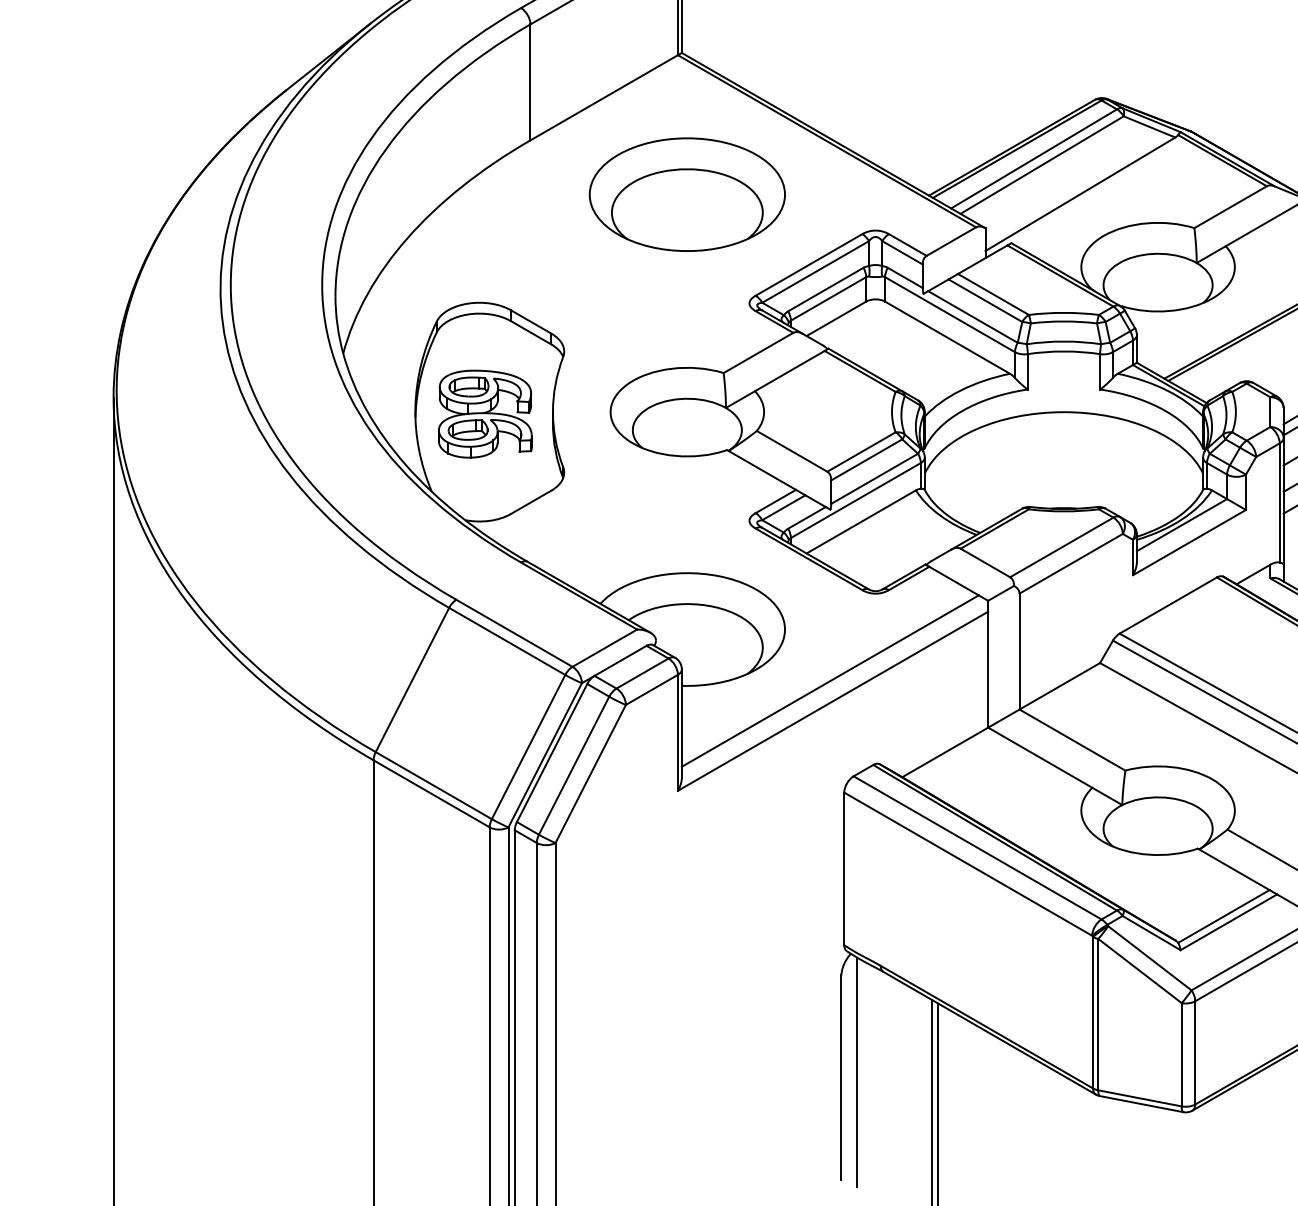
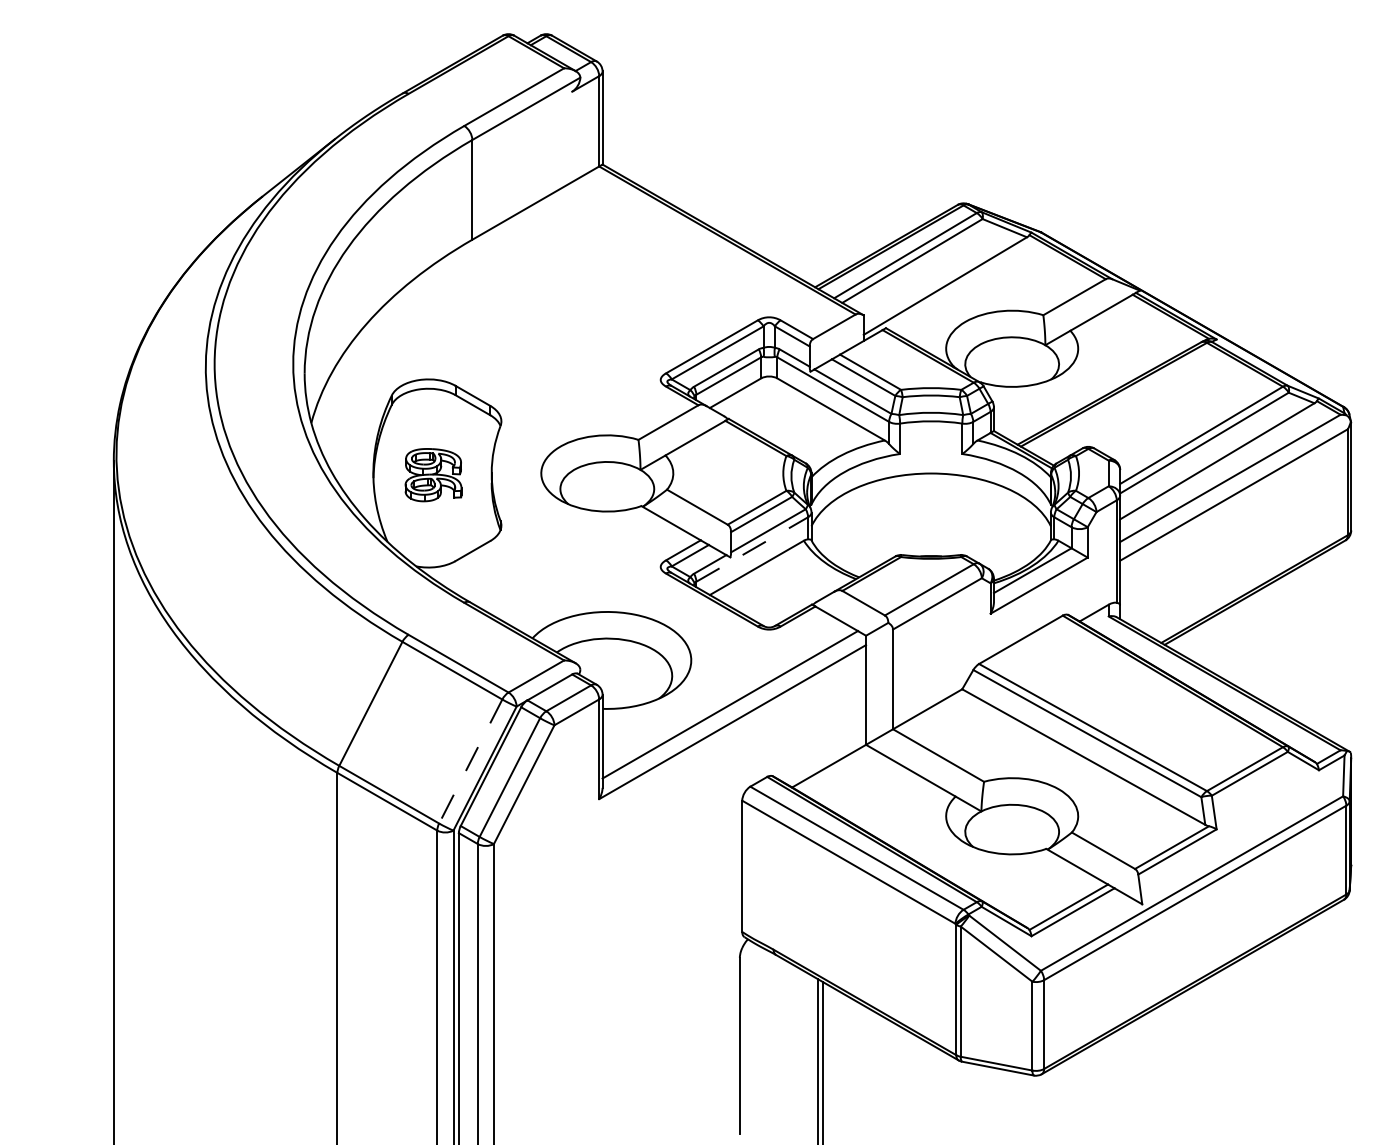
part: (687, 194) -> (607, 286), removed
part: (485, 413) -> (433, 474), size x0.7
line: (856, 500) -> (752, 549), solid -> dashed
line: (528, 747) -> (470, 761), solid -> dashed
line: (857, 1071) -> (753, 1040), removed

